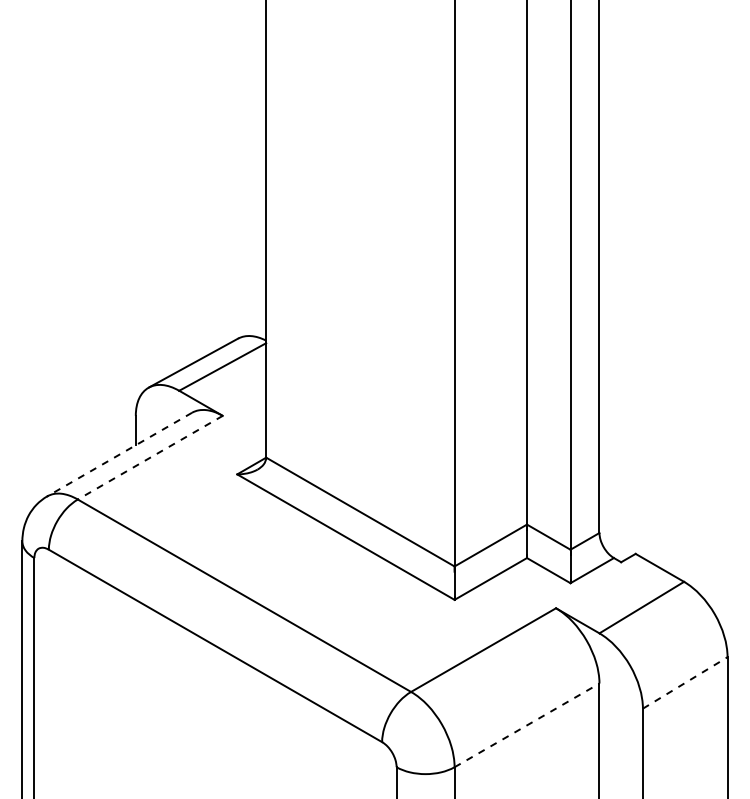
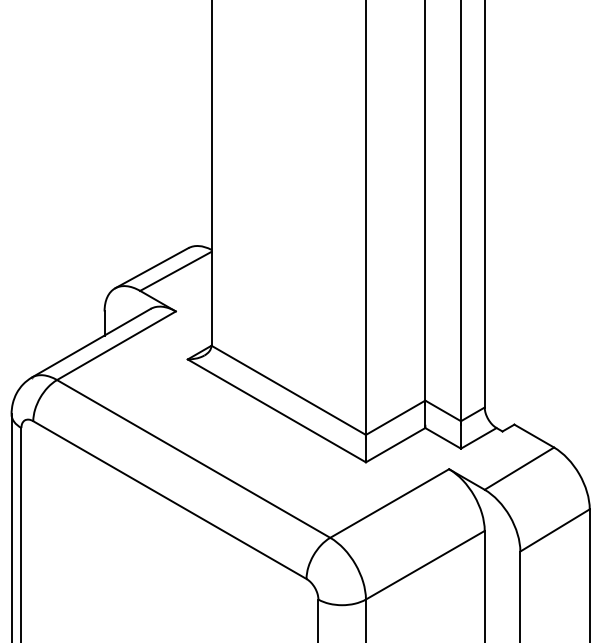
line: (119, 454) -> (91, 343), dashed -> solid
line: (150, 457) -> (116, 345), dashed -> solid
line: (685, 682) -> (555, 530), dashed -> solid
line: (527, 725) -> (425, 565), dashed -> solid

